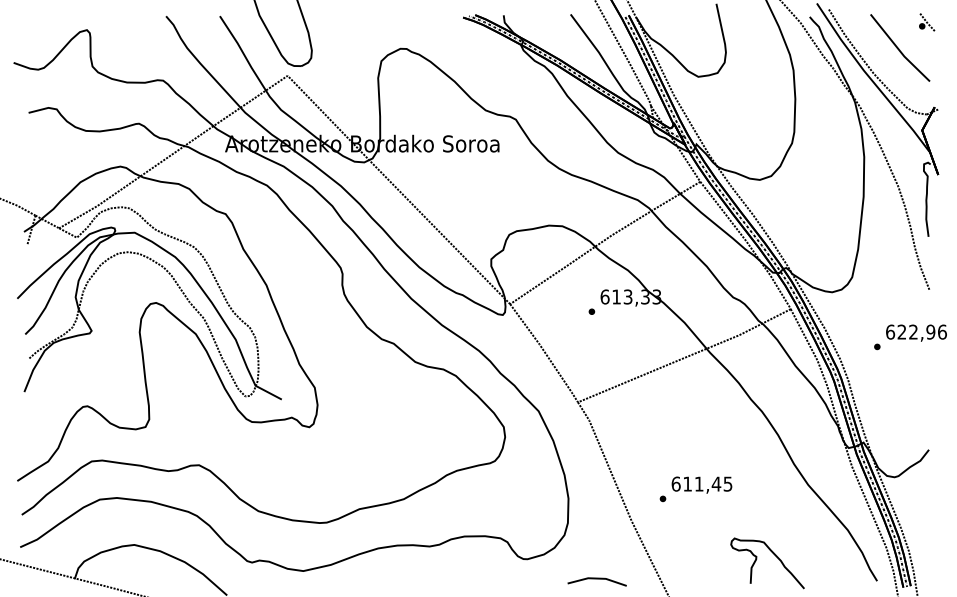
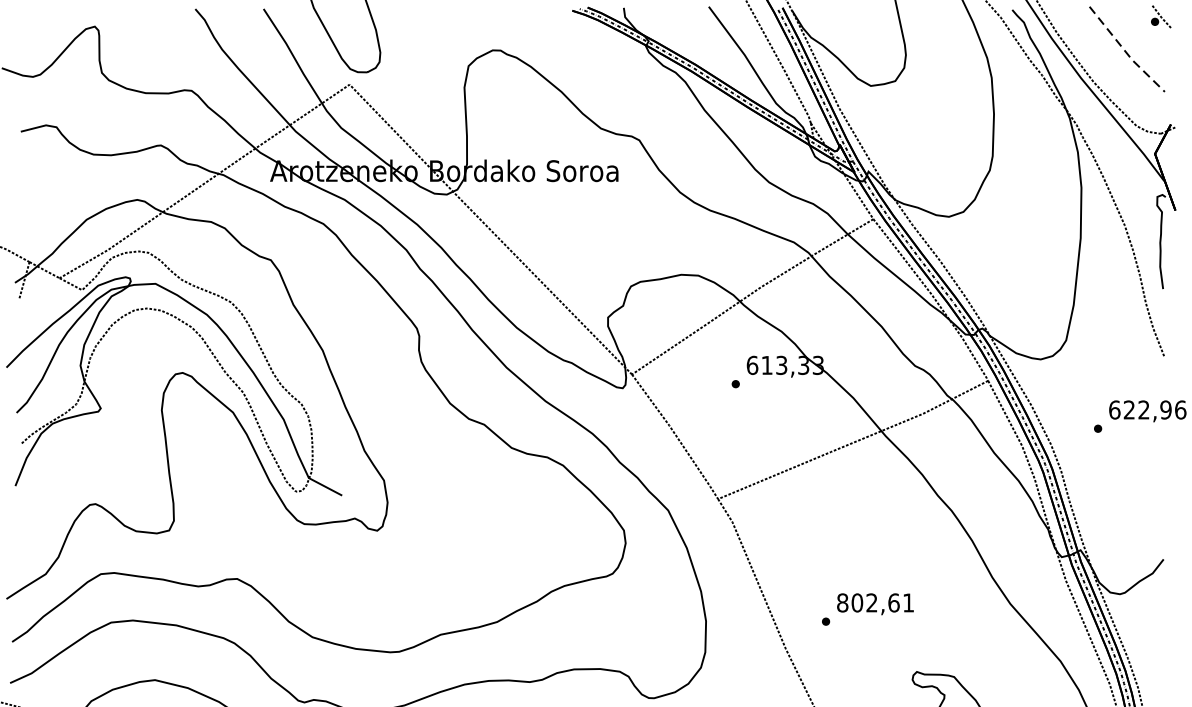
line: (899, 50) -> (1126, 52), solid -> dashed
text: (701, 483) -> (874, 602), 611,45 -> 802,61

